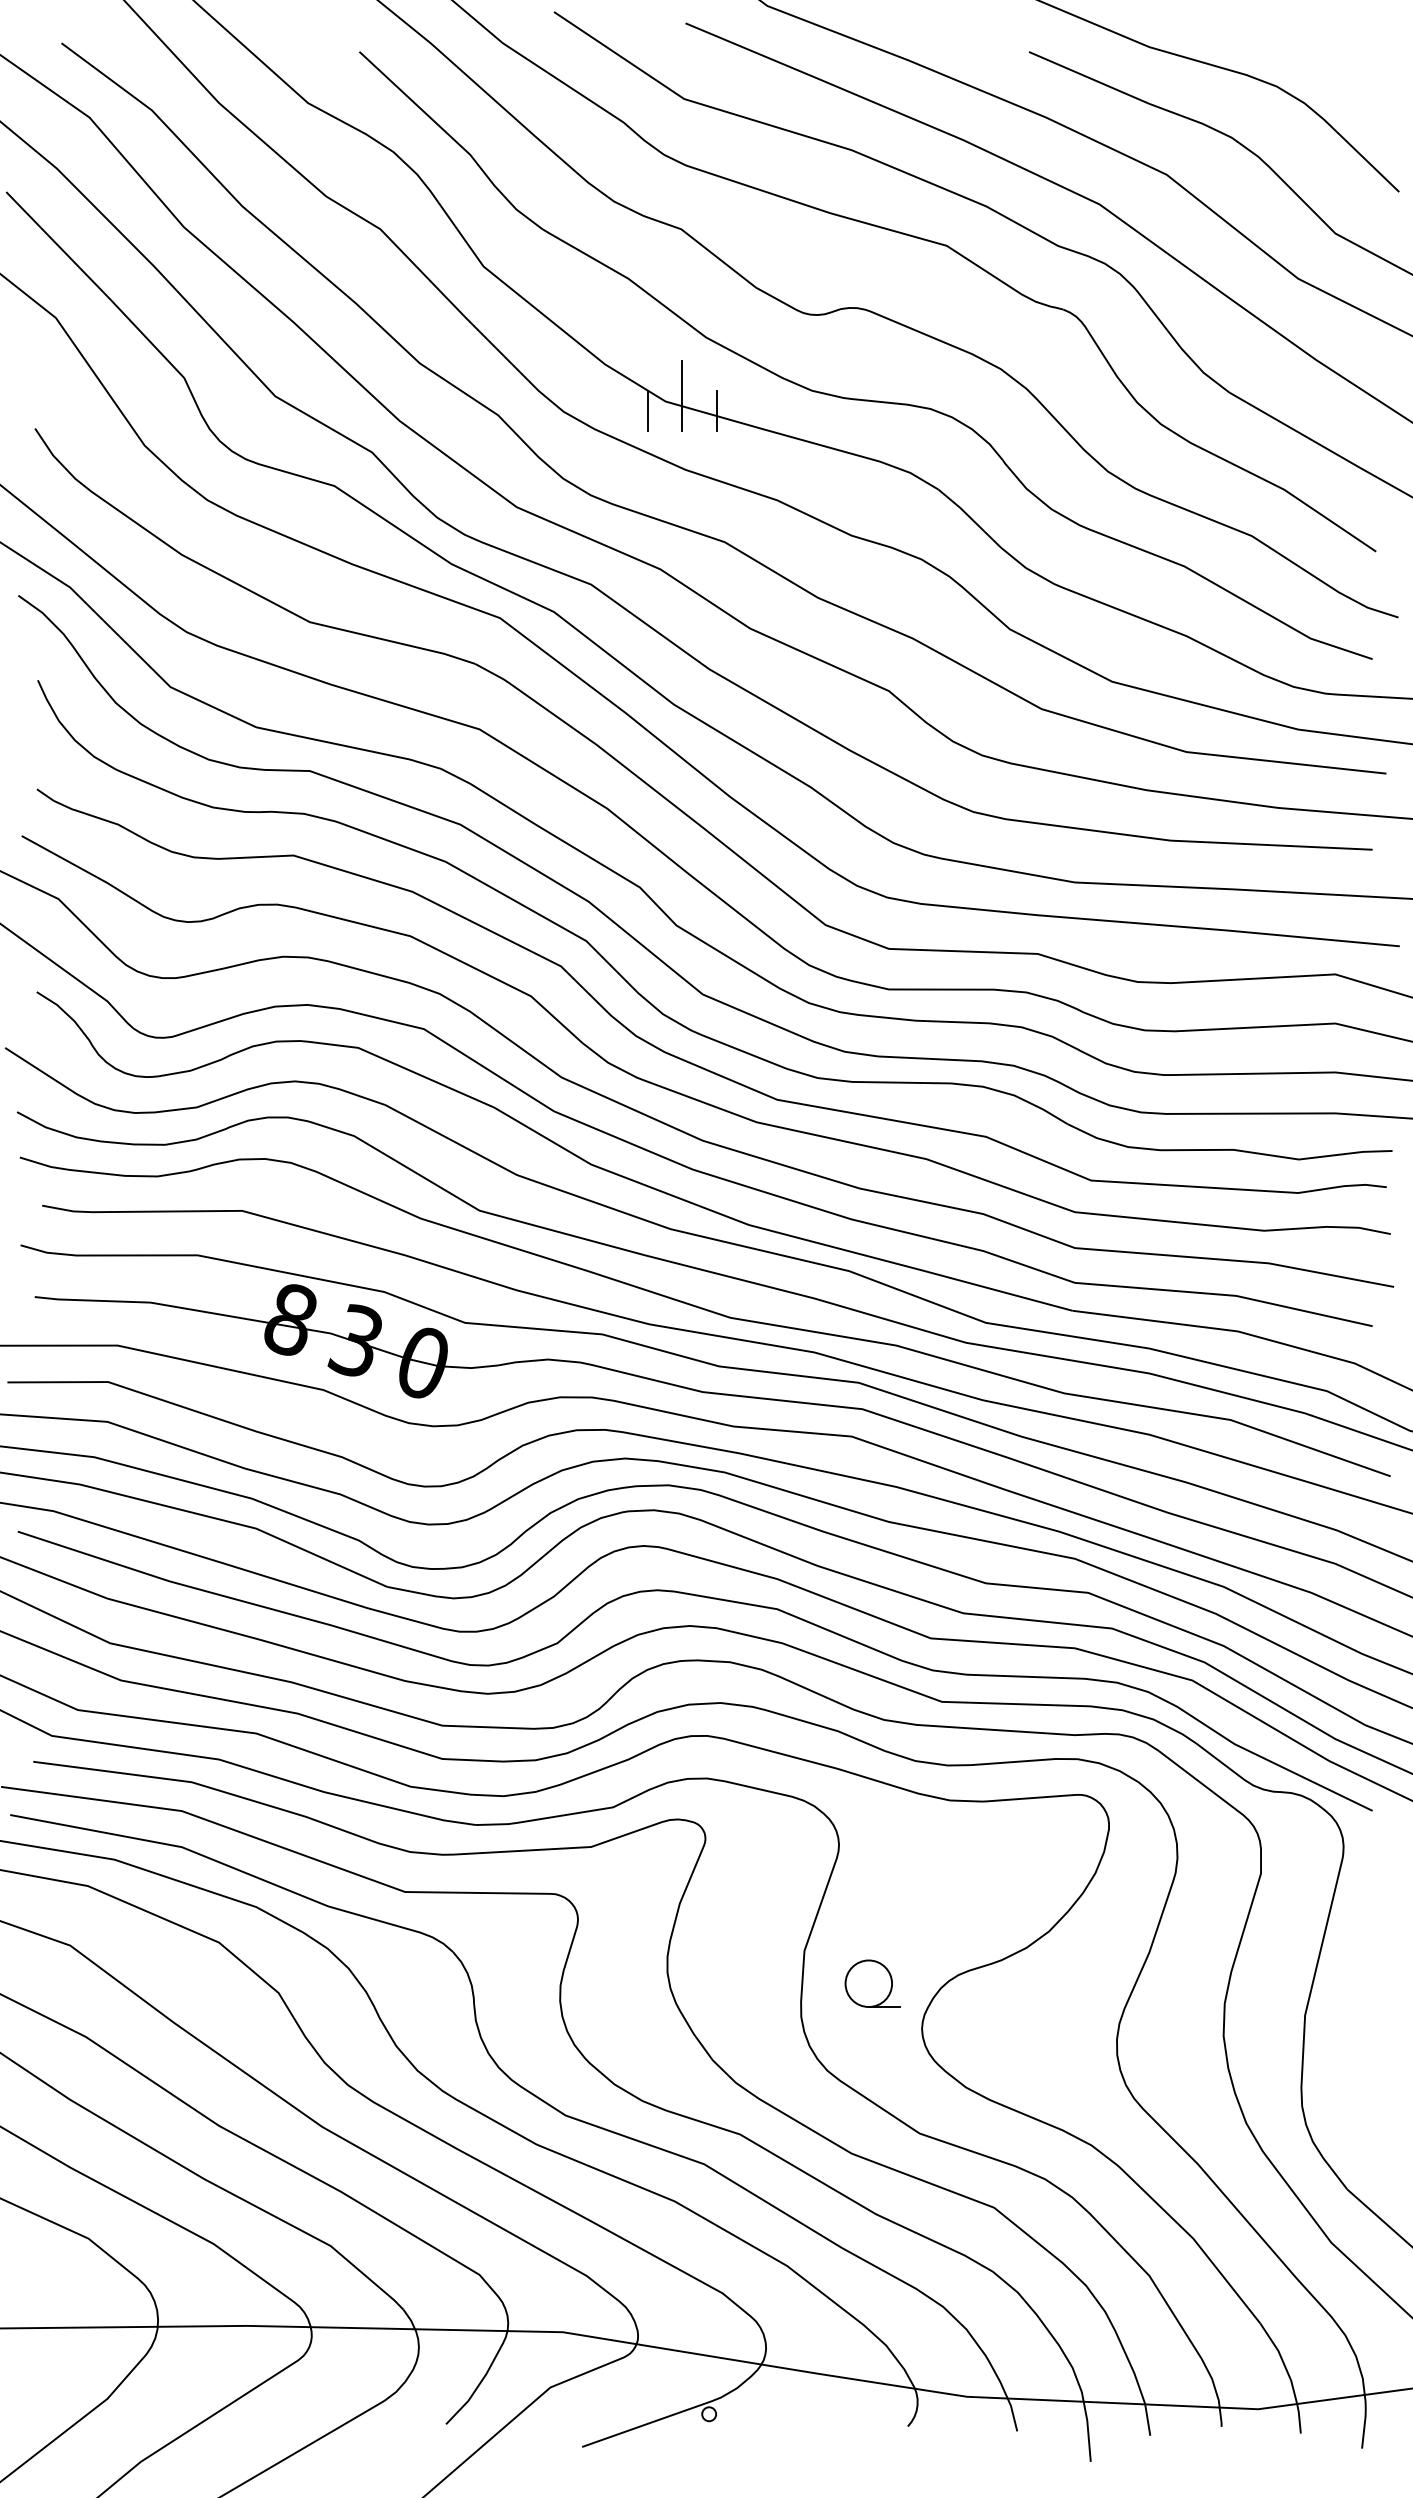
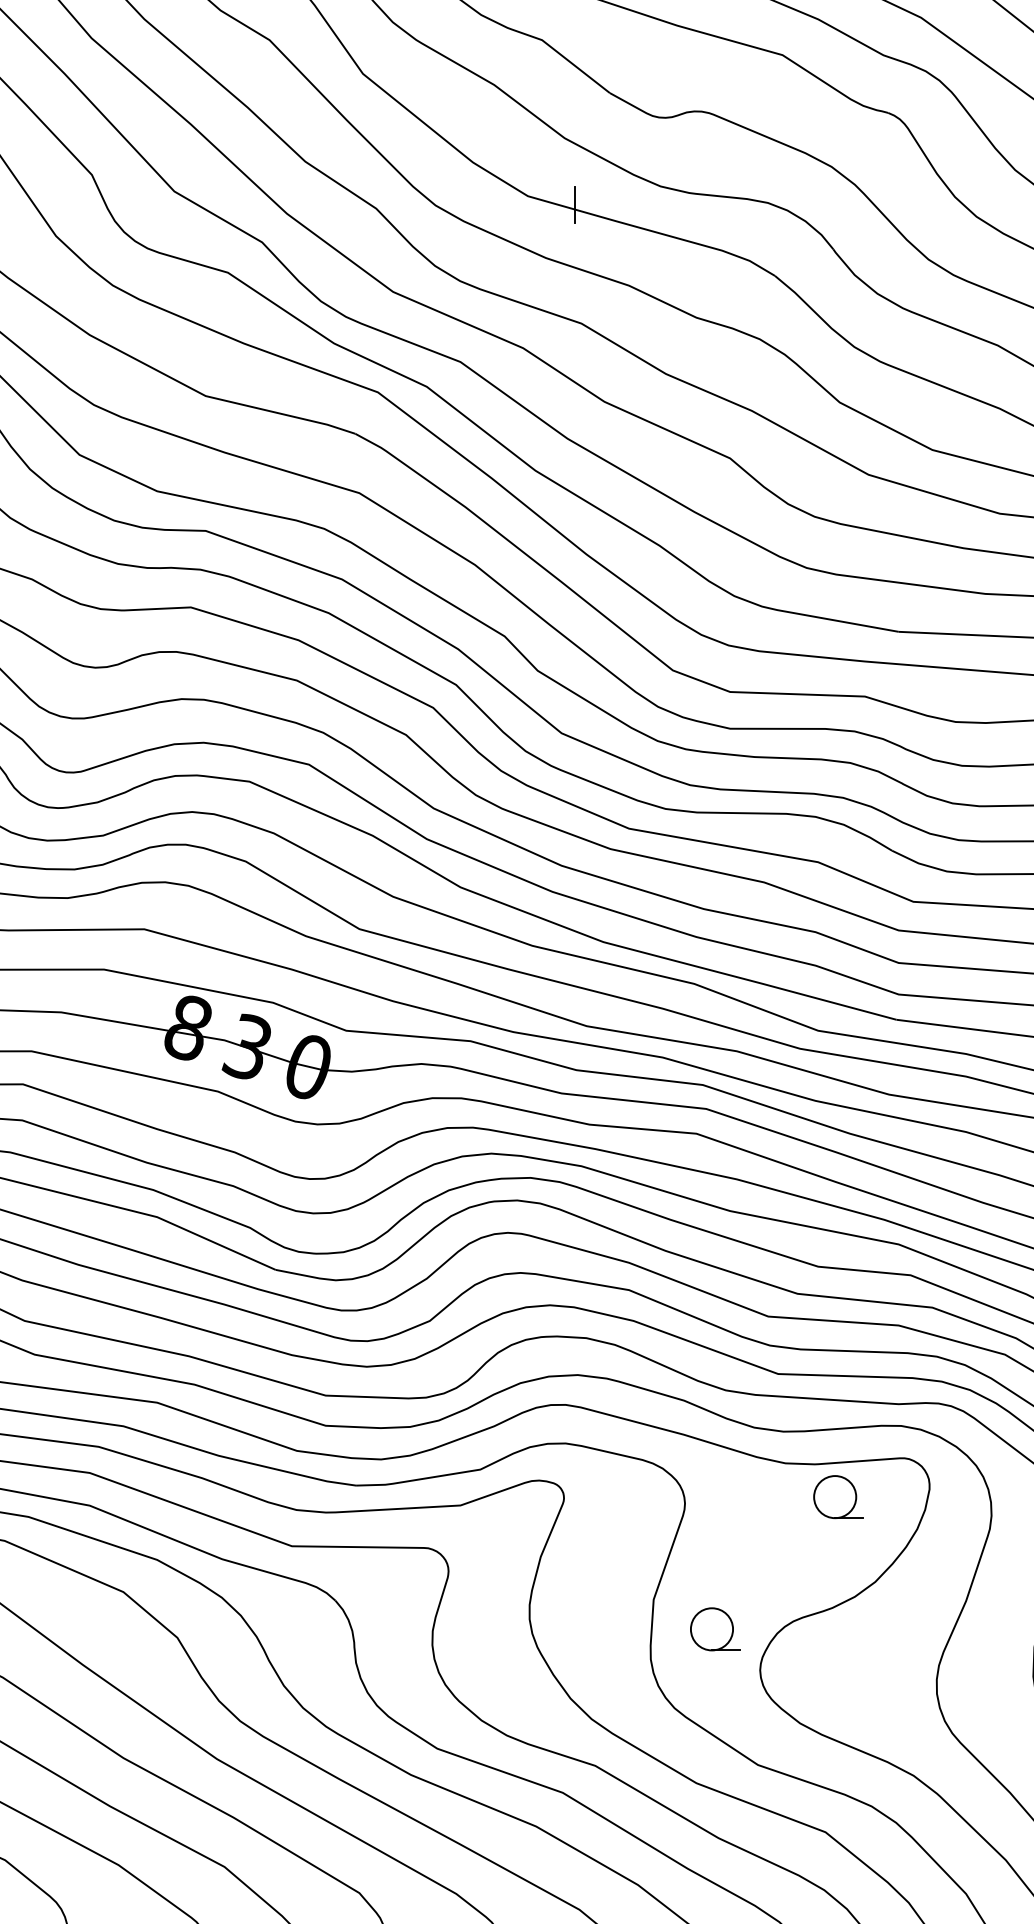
line: (682, 395) -> (543, 190), removed
line: (647, 410) -> (511, 204), removed
part: (1008, 1837) -> (838, 1496), added

